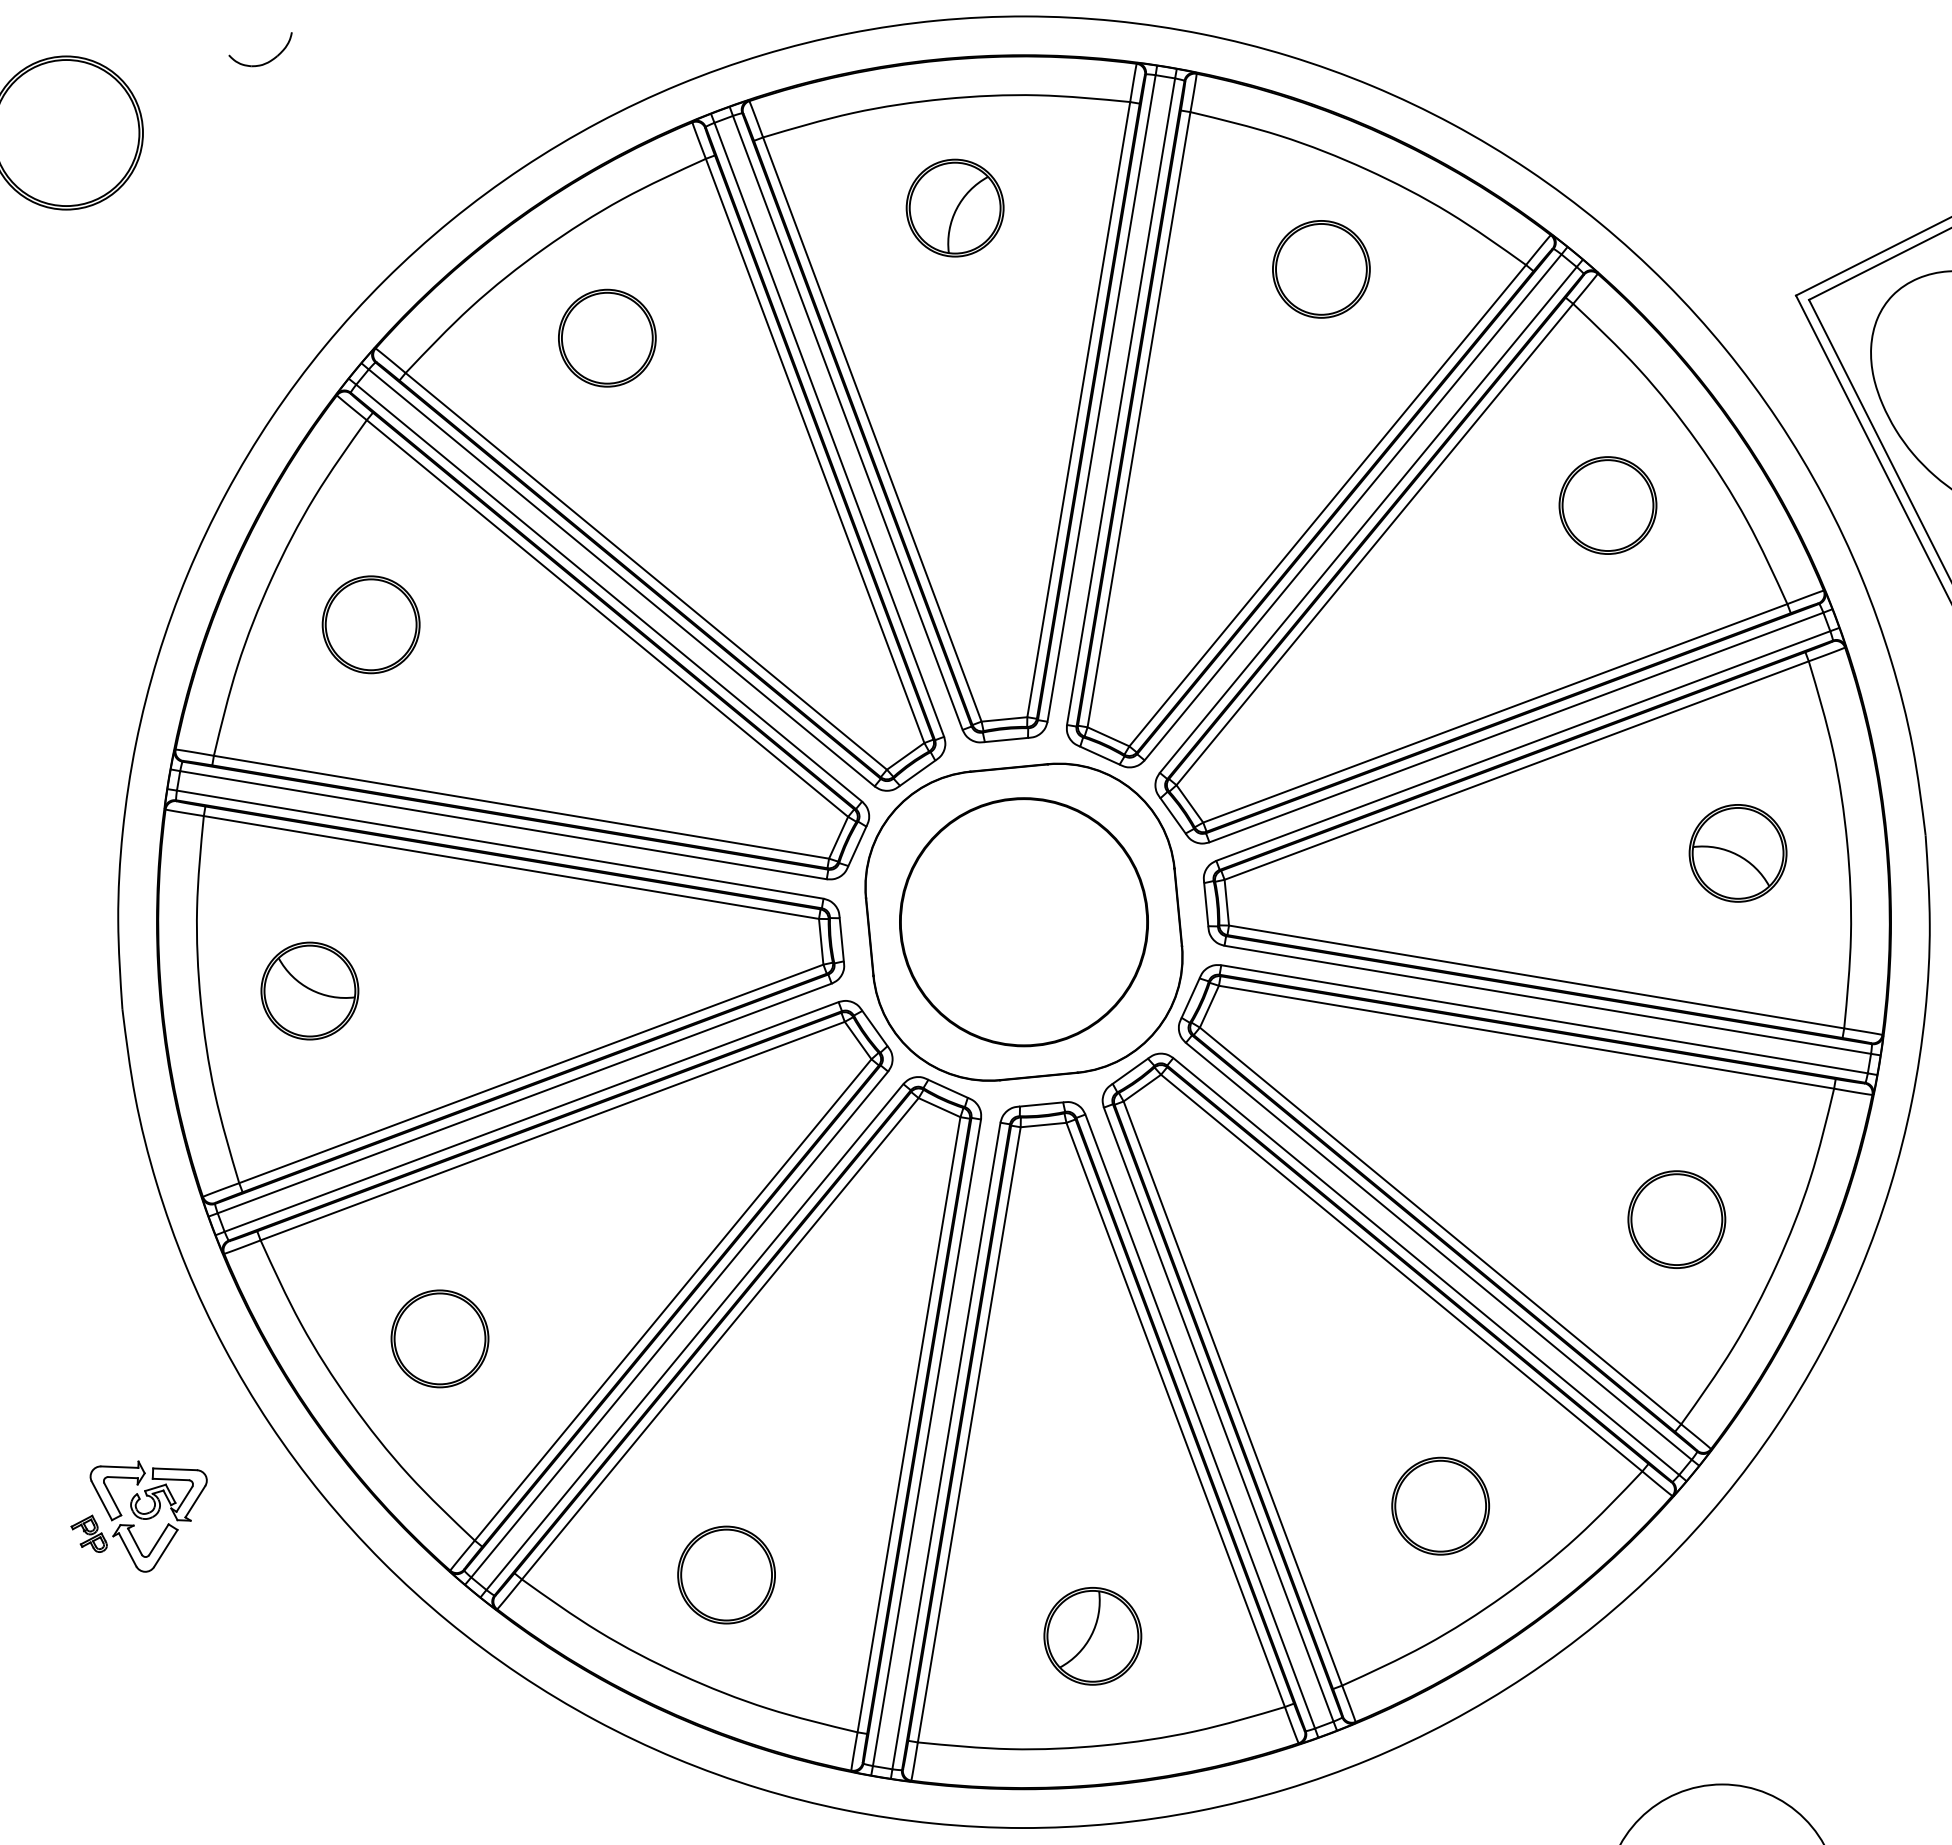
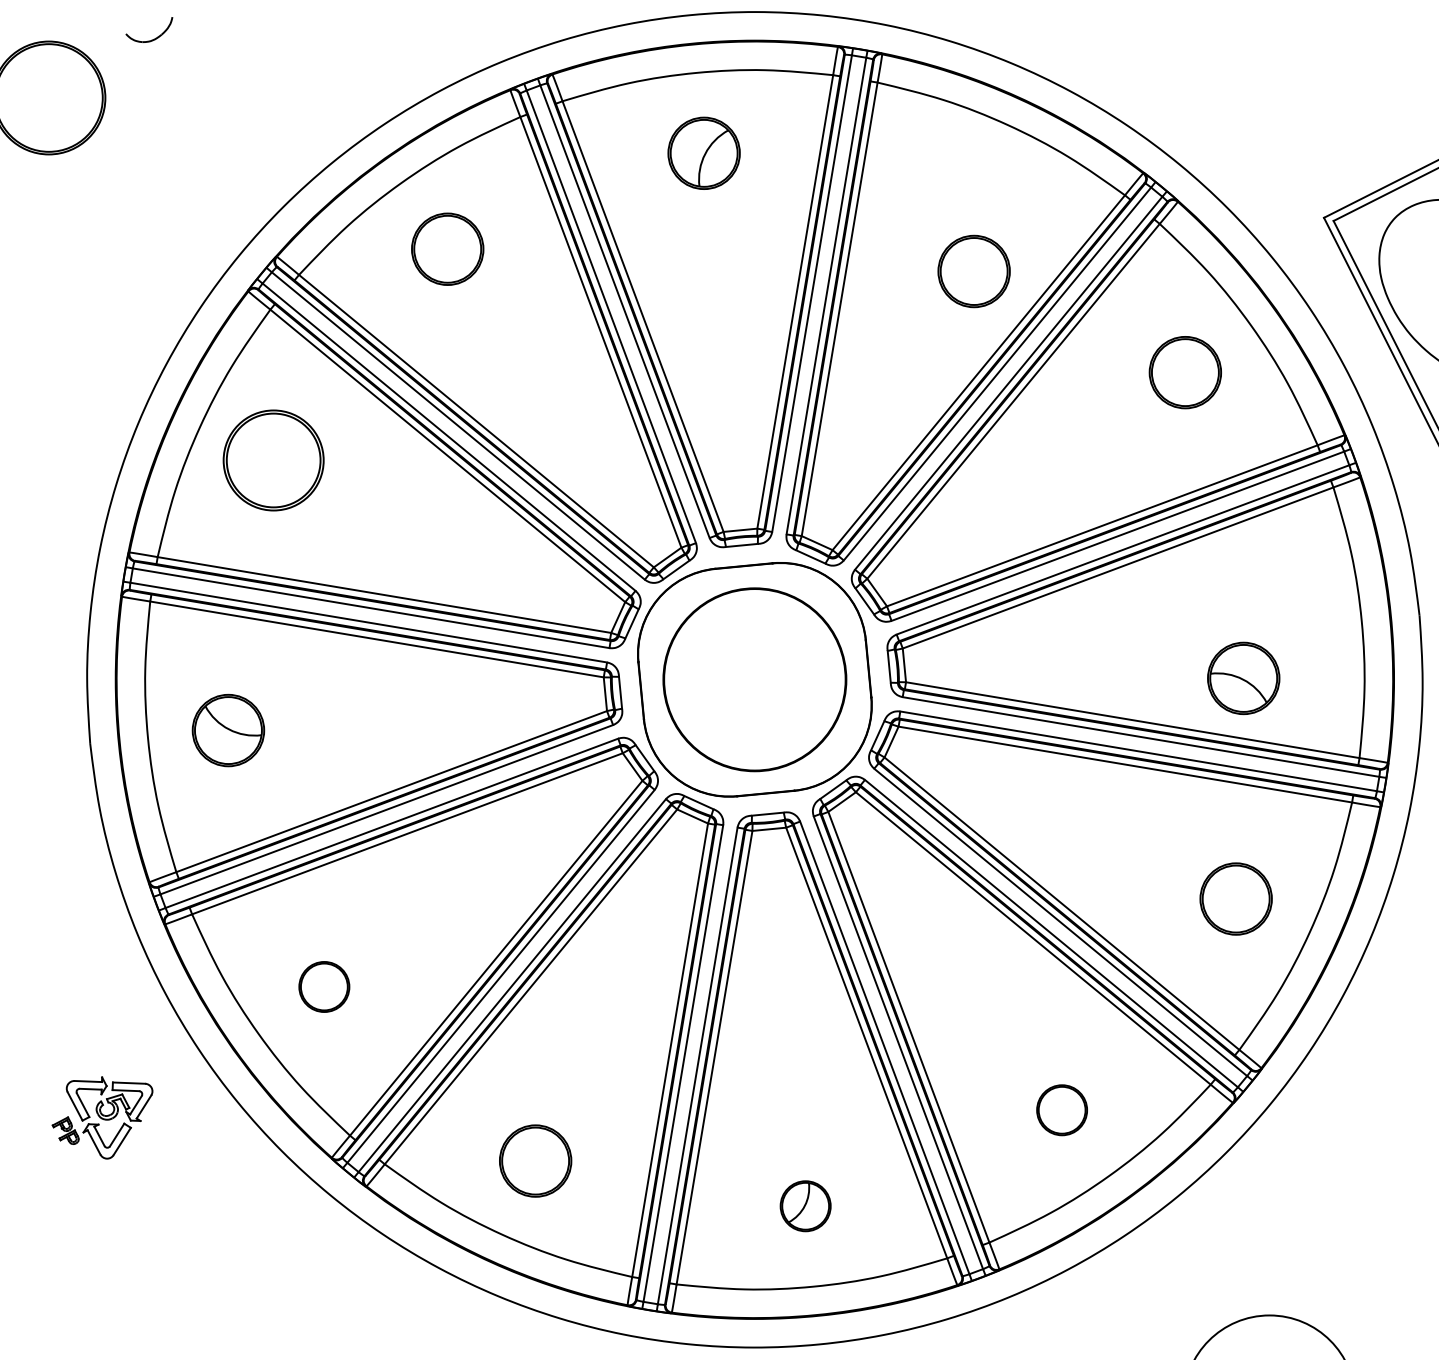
part: (267, 61) -> (154, 38), moved
part: (1321, 269) -> (974, 271), moved
part: (370, 624) -> (273, 460), size x1.4
part: (1737, 853) -> (1243, 678), moved
part: (439, 1338) -> (323, 986), size x0.7
part: (1440, 1505) -> (1061, 1109), size x0.7
part: (1092, 1636) -> (805, 1206), size x0.7

